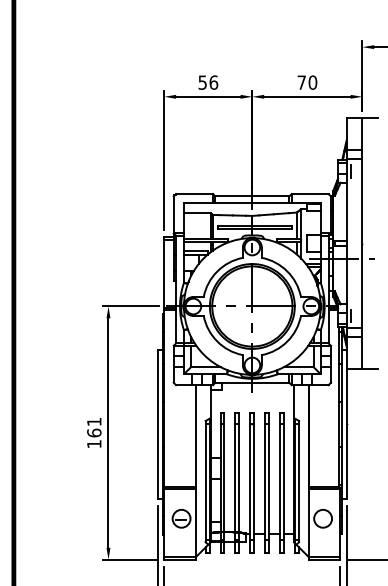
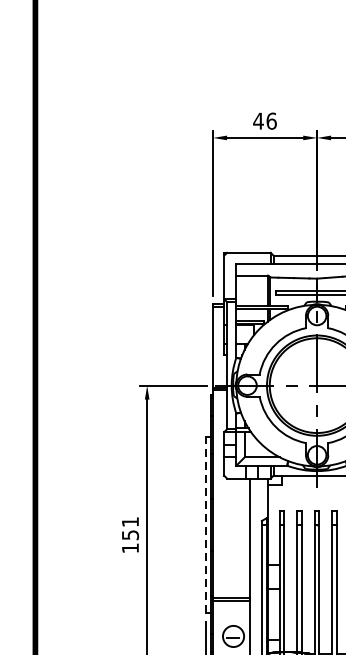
text: (202, 82) -> (258, 121), 56 -> 46
line: (158, 424) -> (206, 525), solid -> dashed
text: (94, 432) -> (130, 534), 161 -> 151

